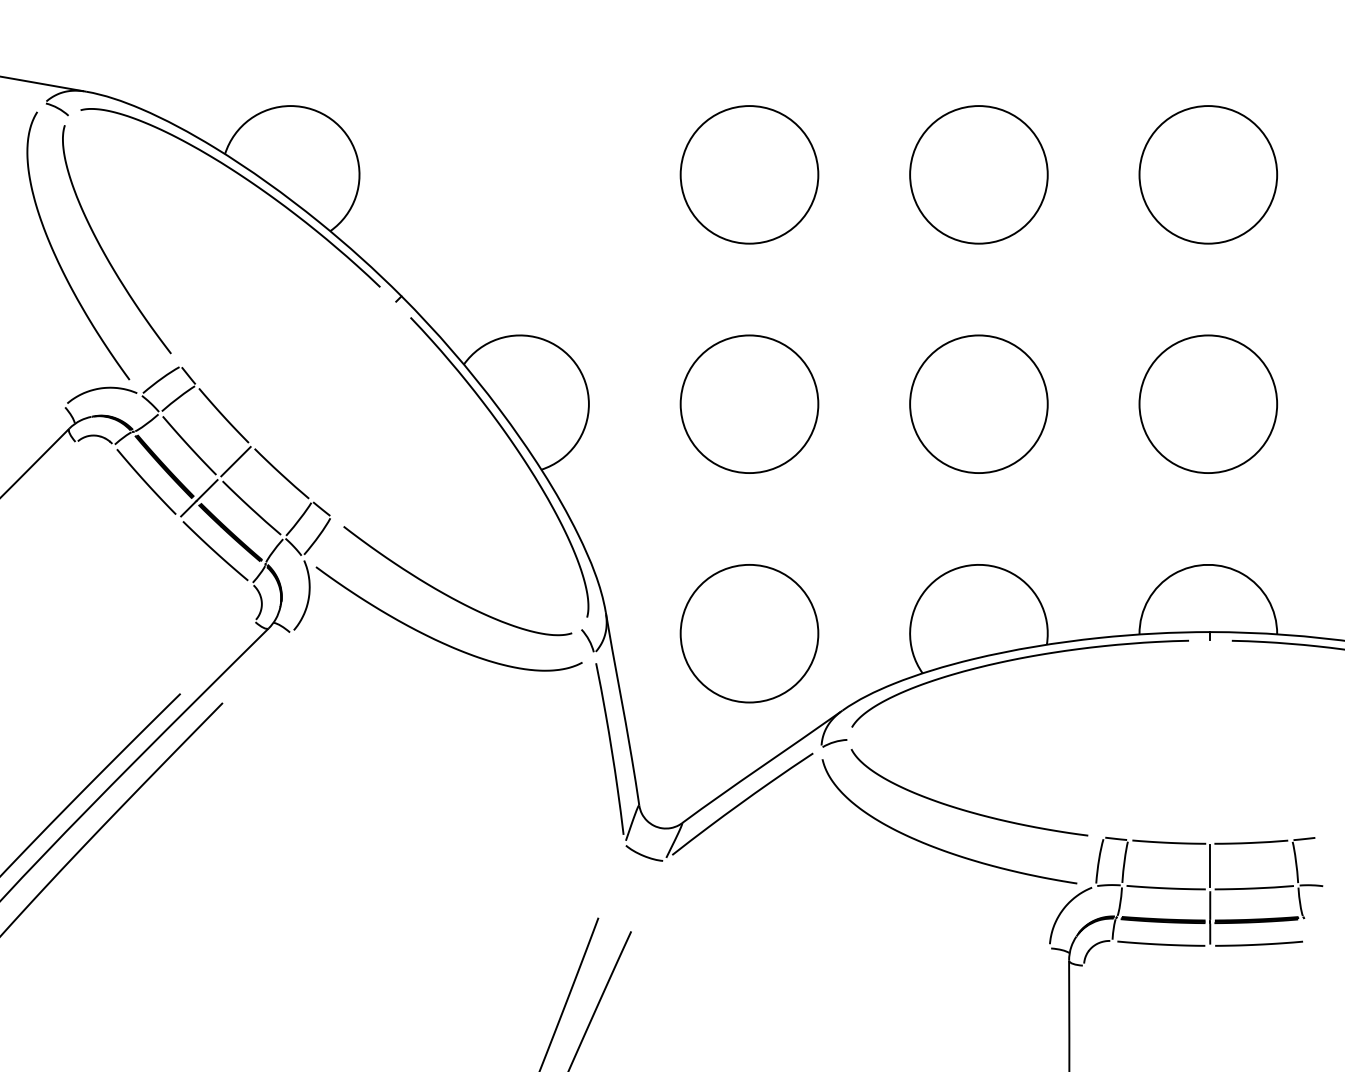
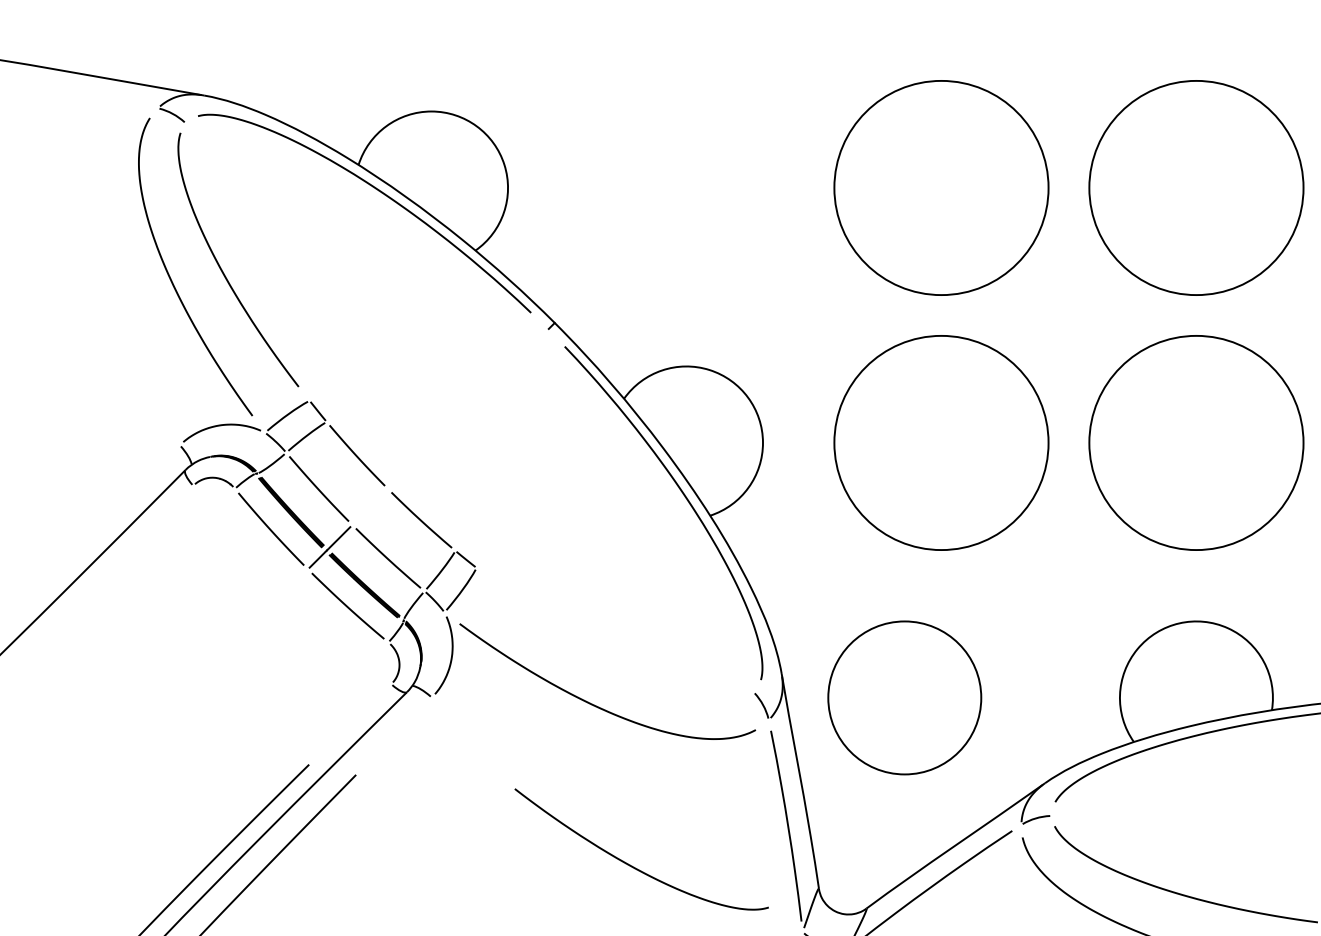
circle: (749, 174) -> (941, 187), size x1.4
circle: (978, 174) -> (1195, 187), size x1.4
circle: (749, 404) -> (941, 443), size x1.4
circle: (978, 404) -> (1195, 443), size x1.4
line: (235, 461) -> (370, 506), removed
curve: (449, 595) -> (632, 865), moved
circle: (749, 633) -> (904, 697), moved

